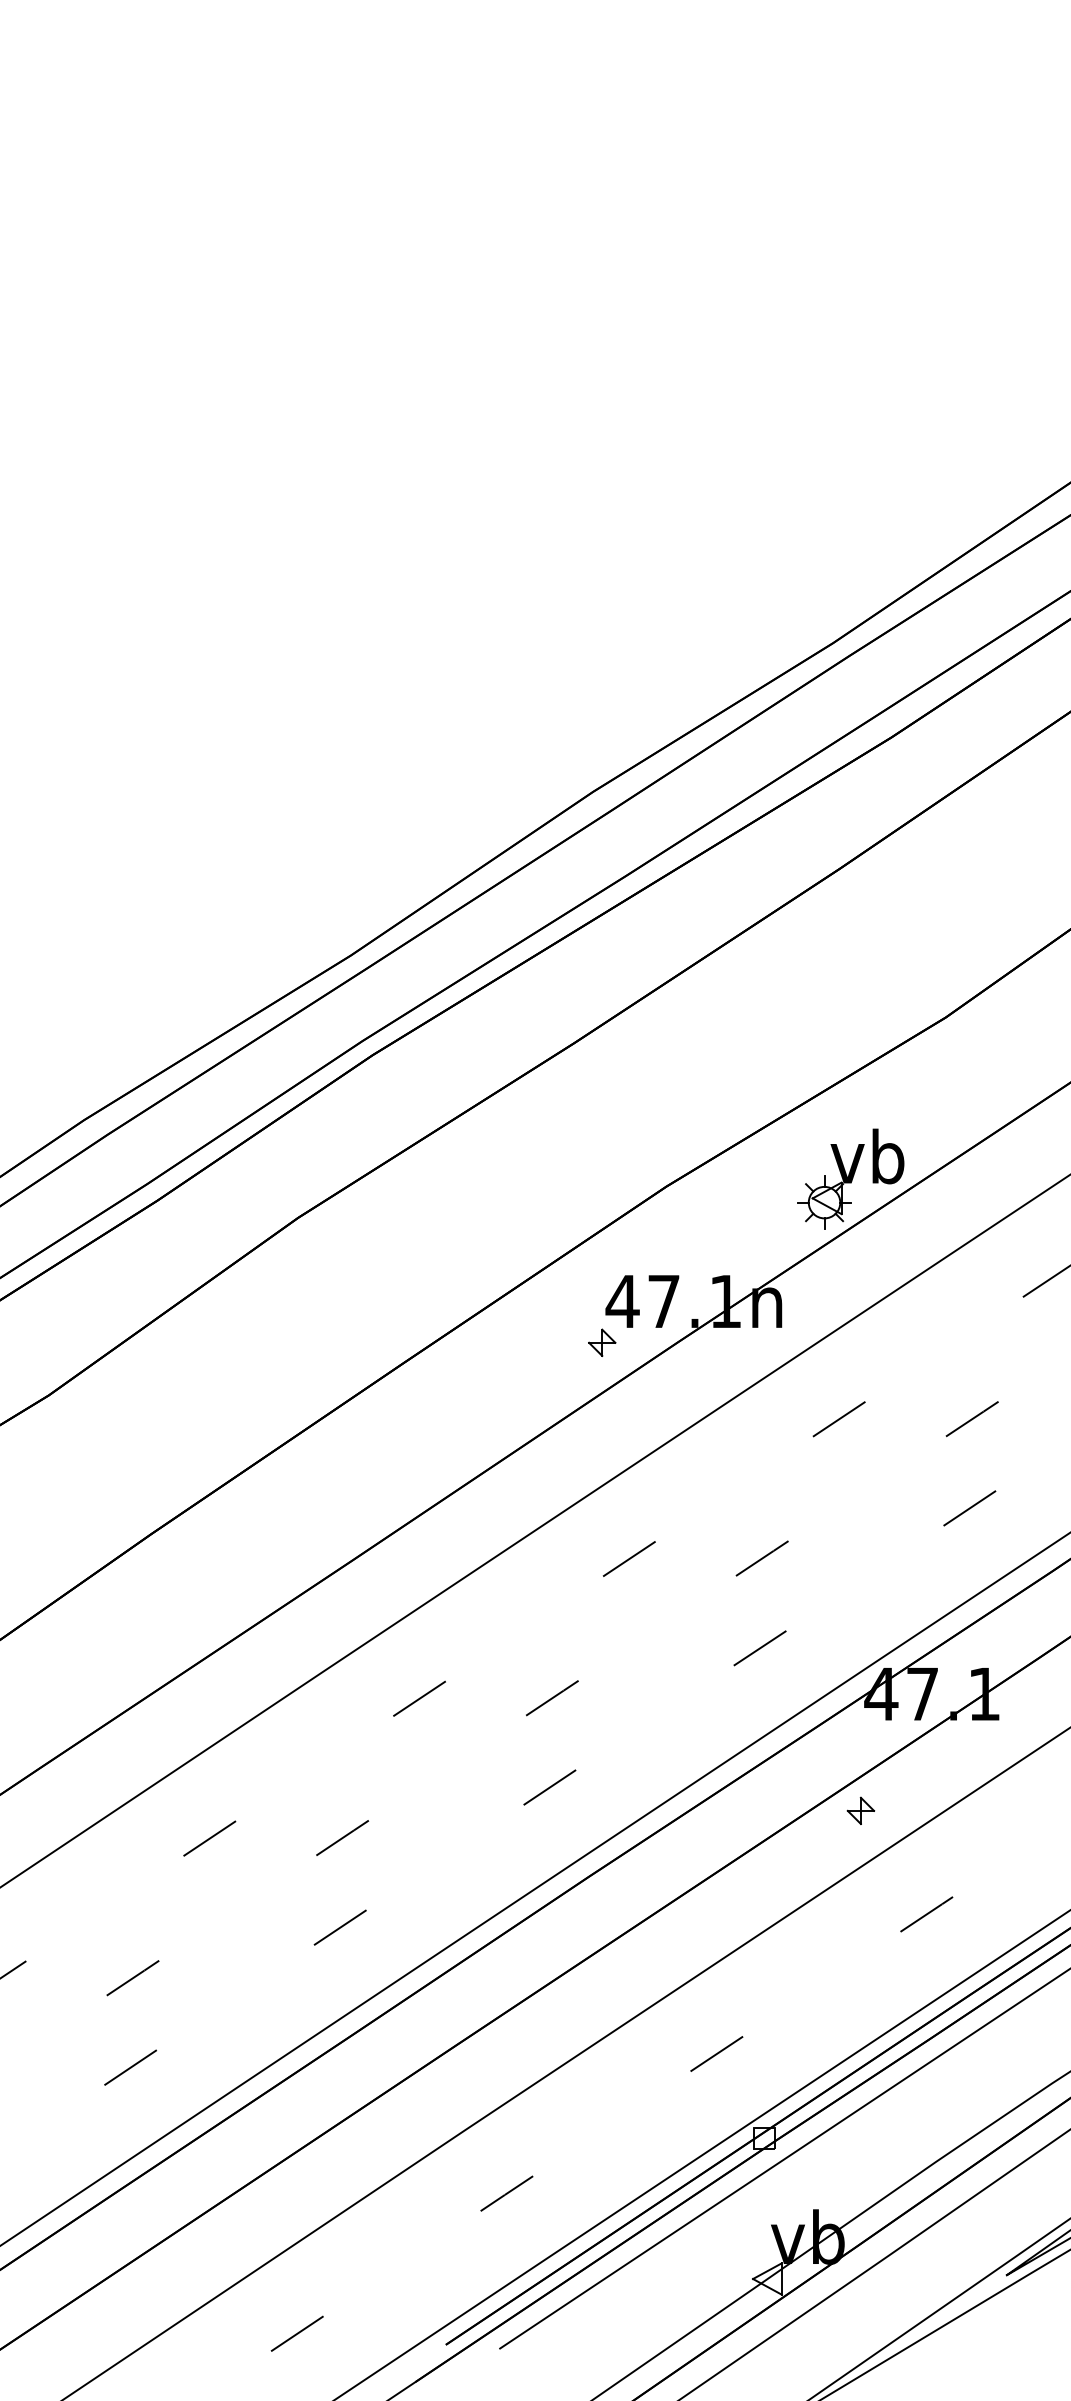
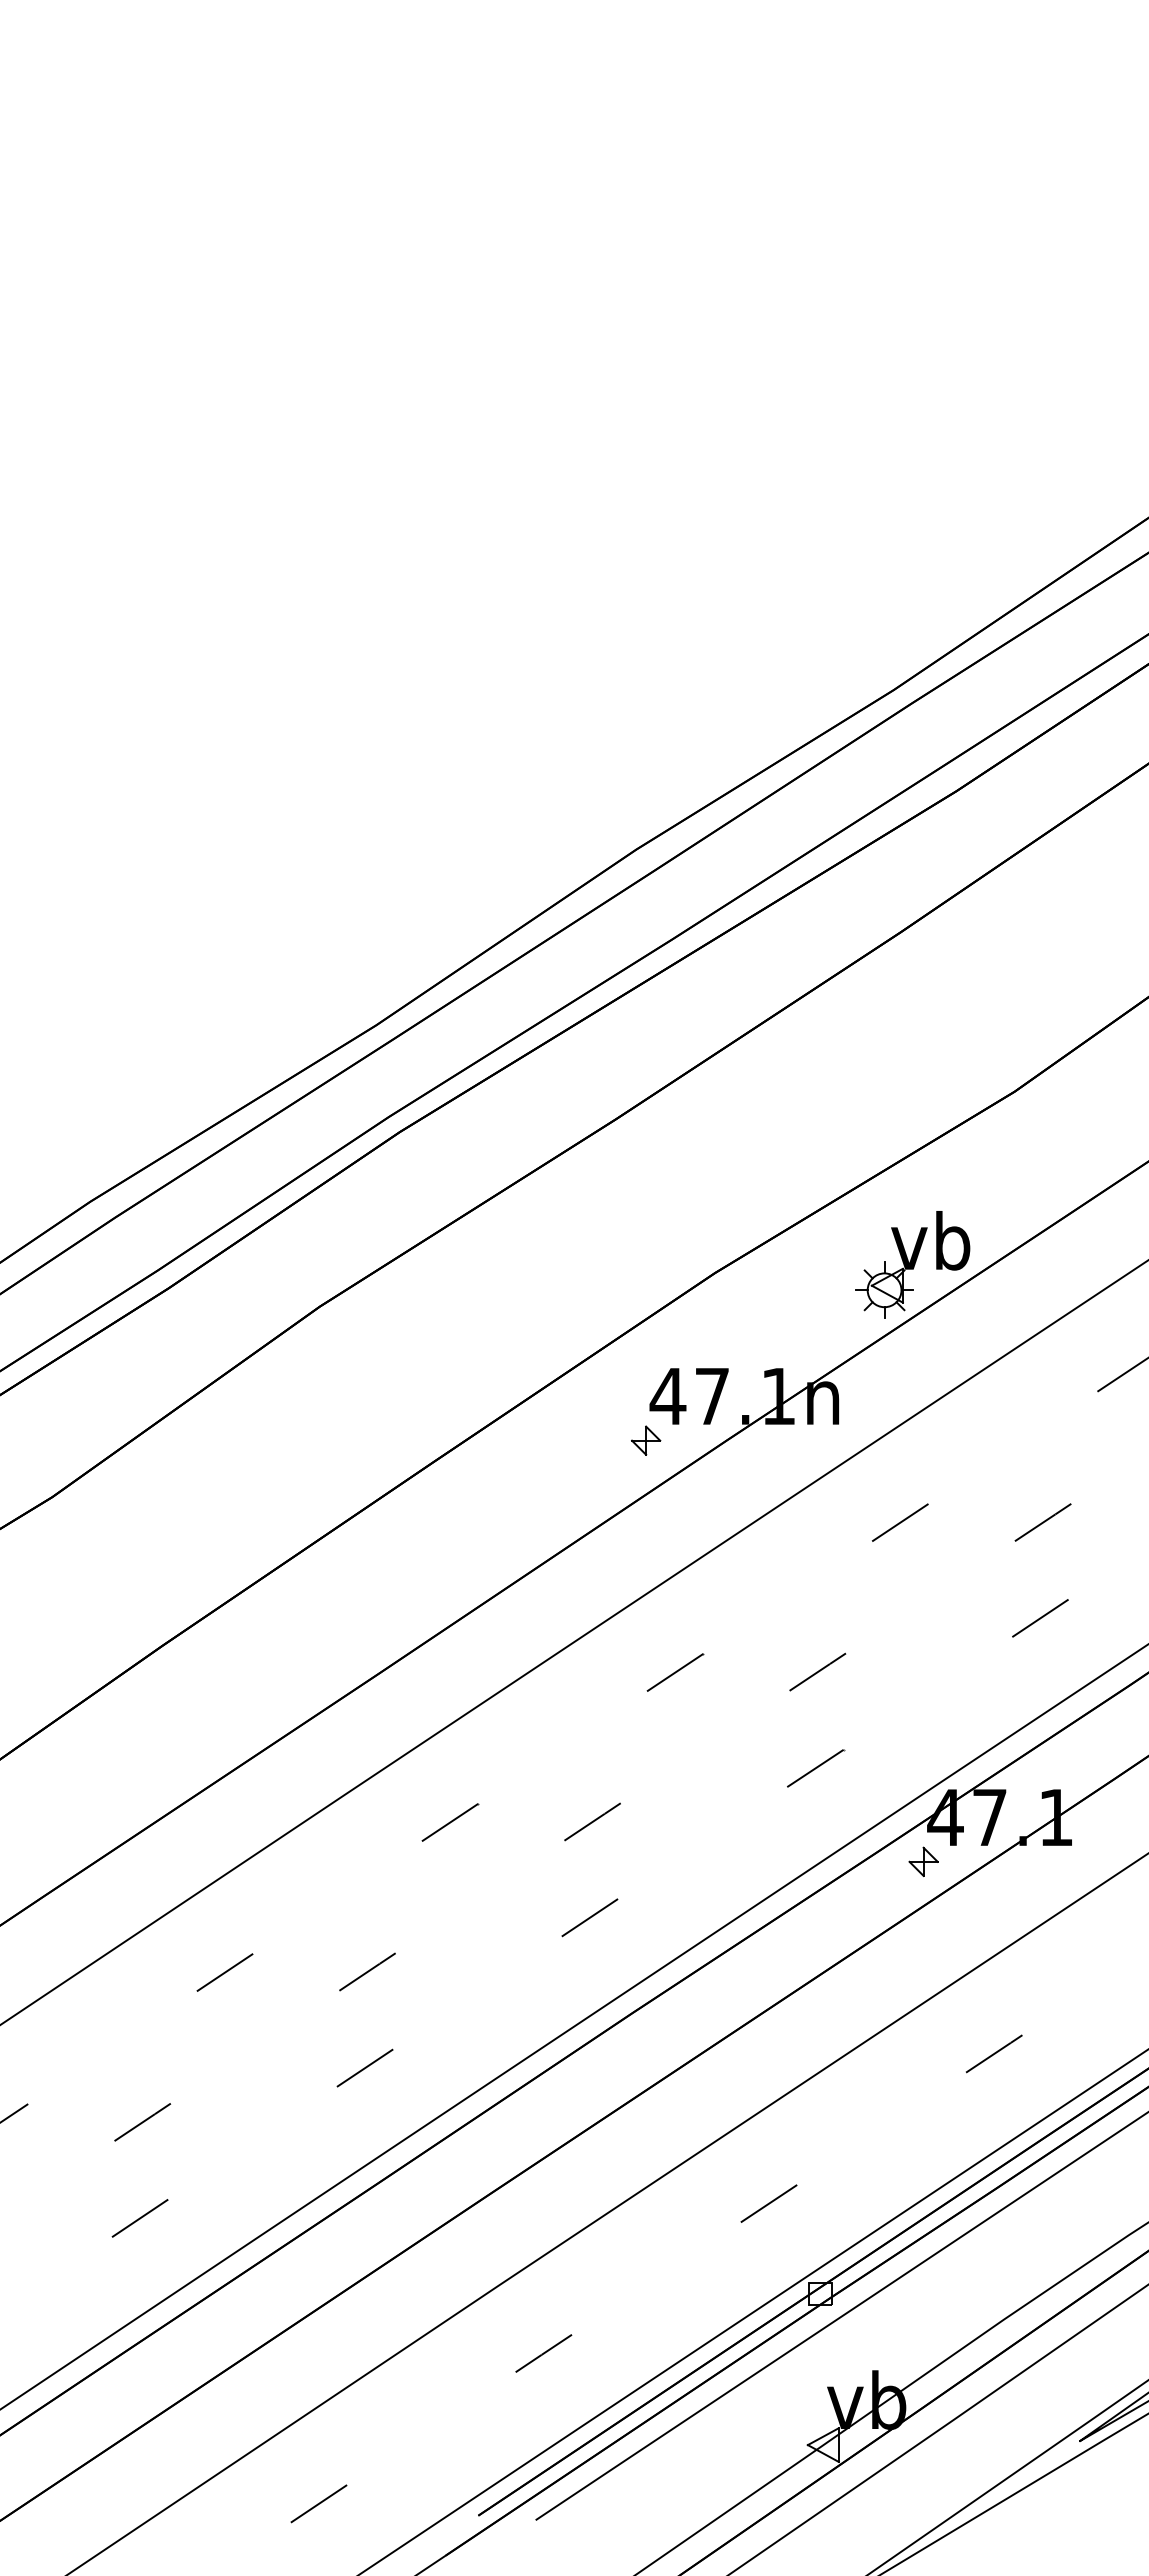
part: (860, 1810) -> (923, 1861), moved

